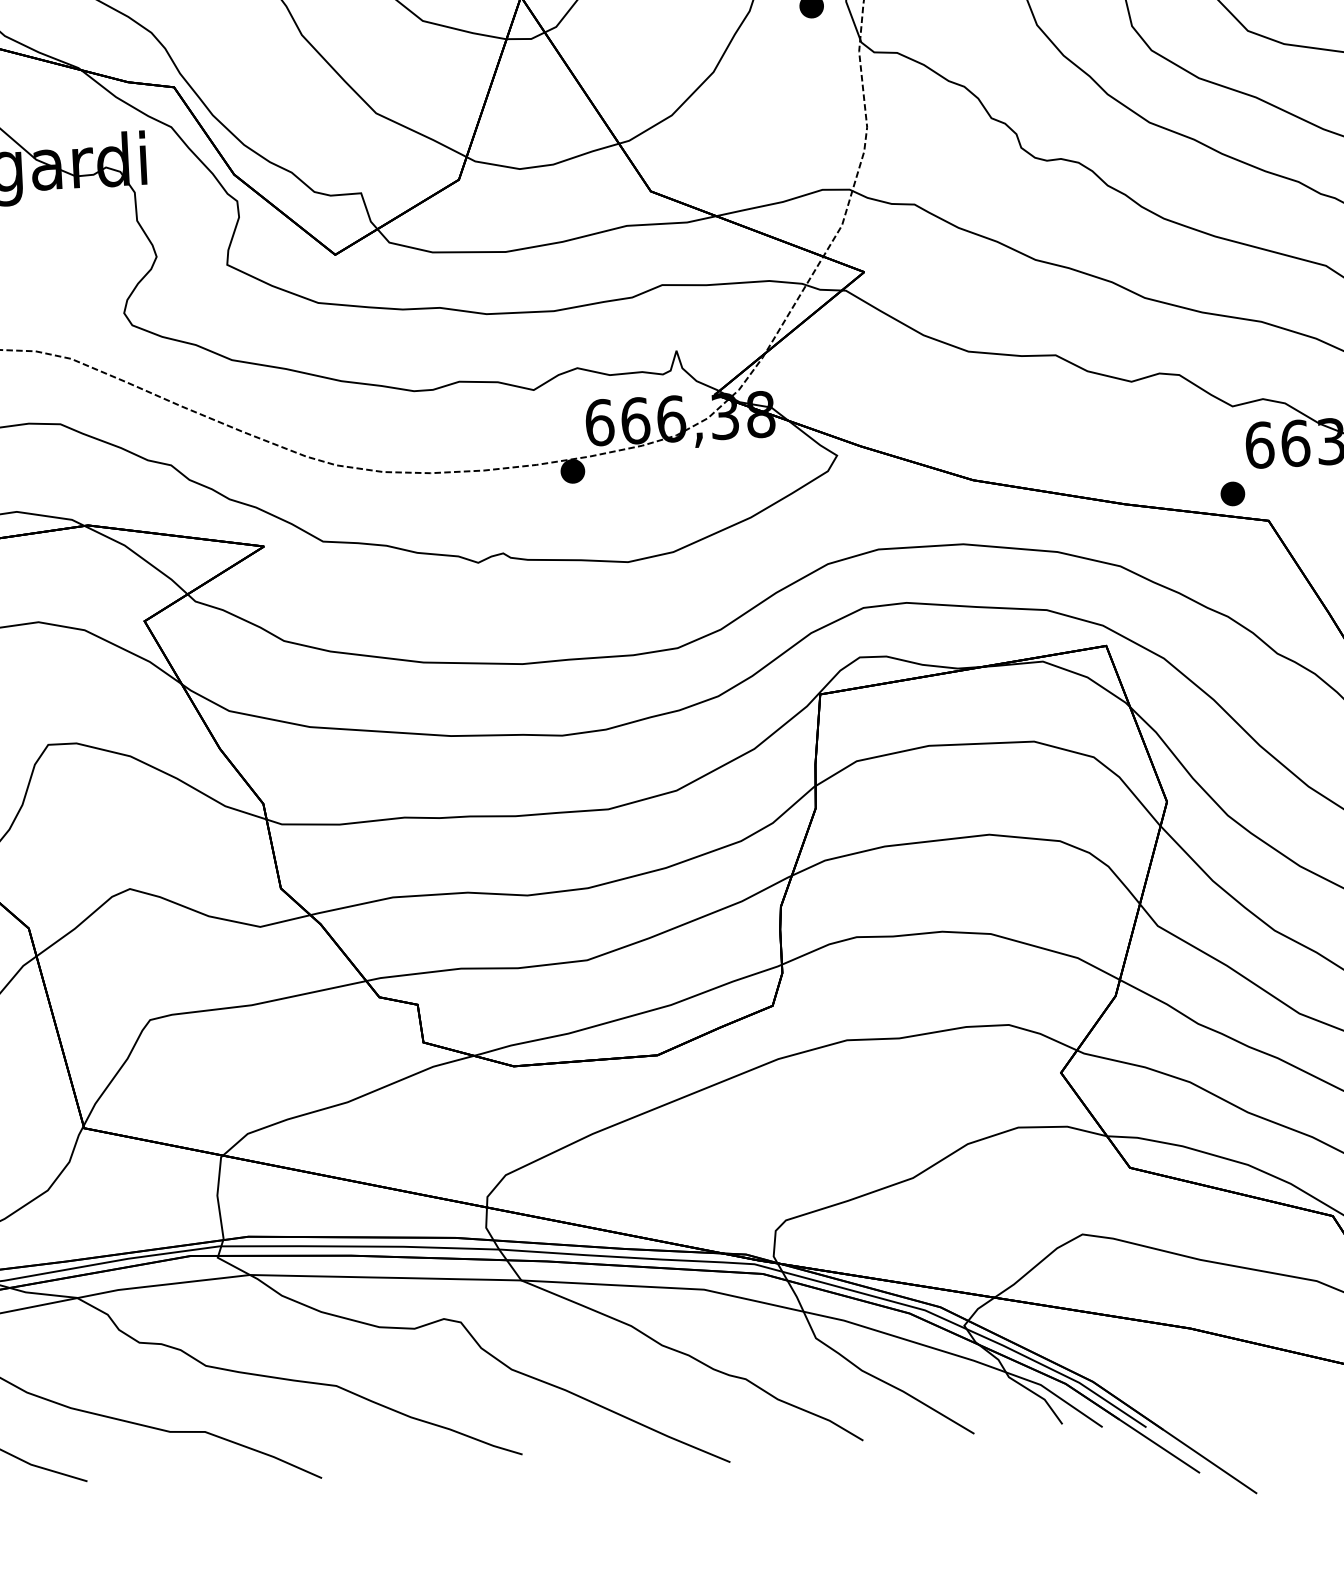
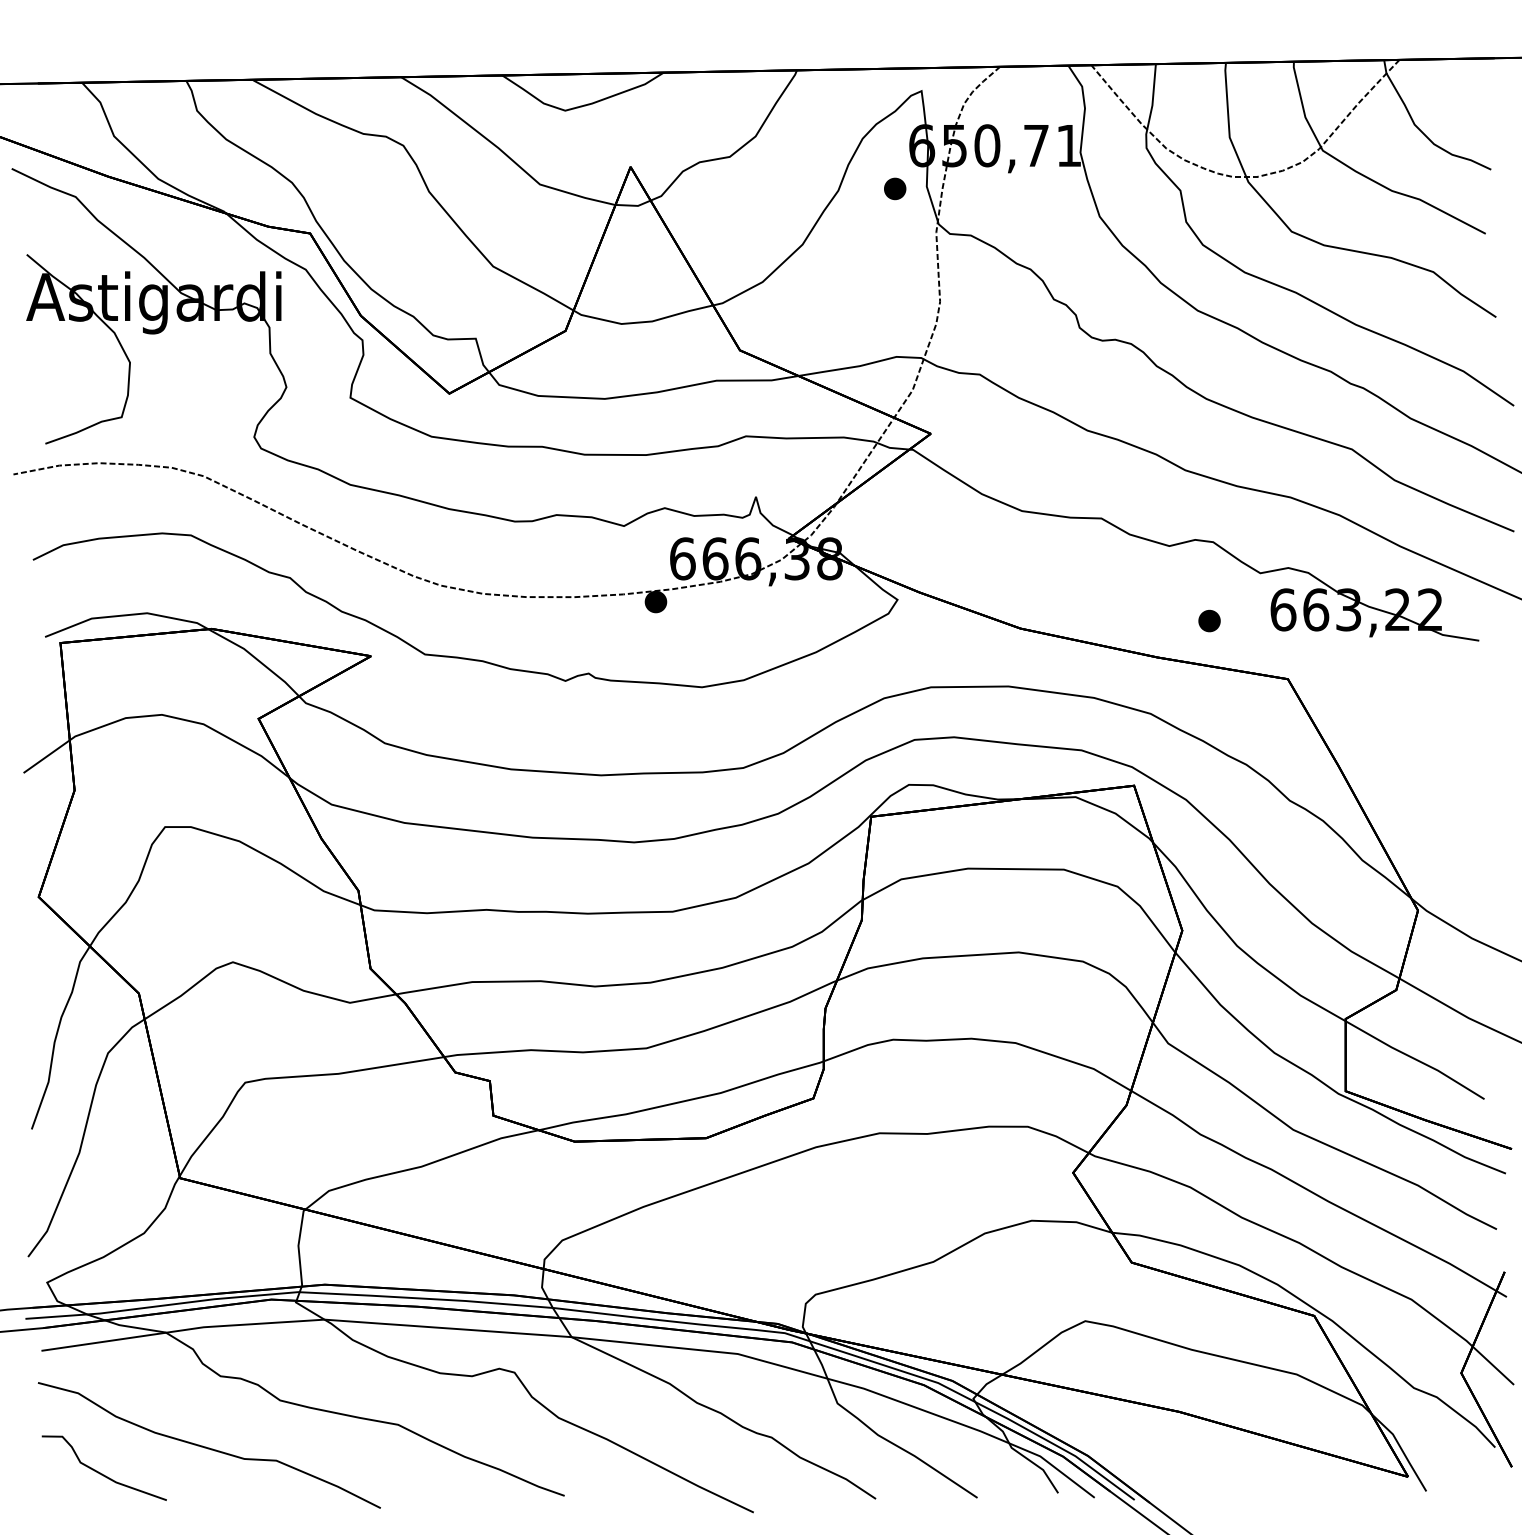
part: (1232, 493) -> (1209, 620), moved

